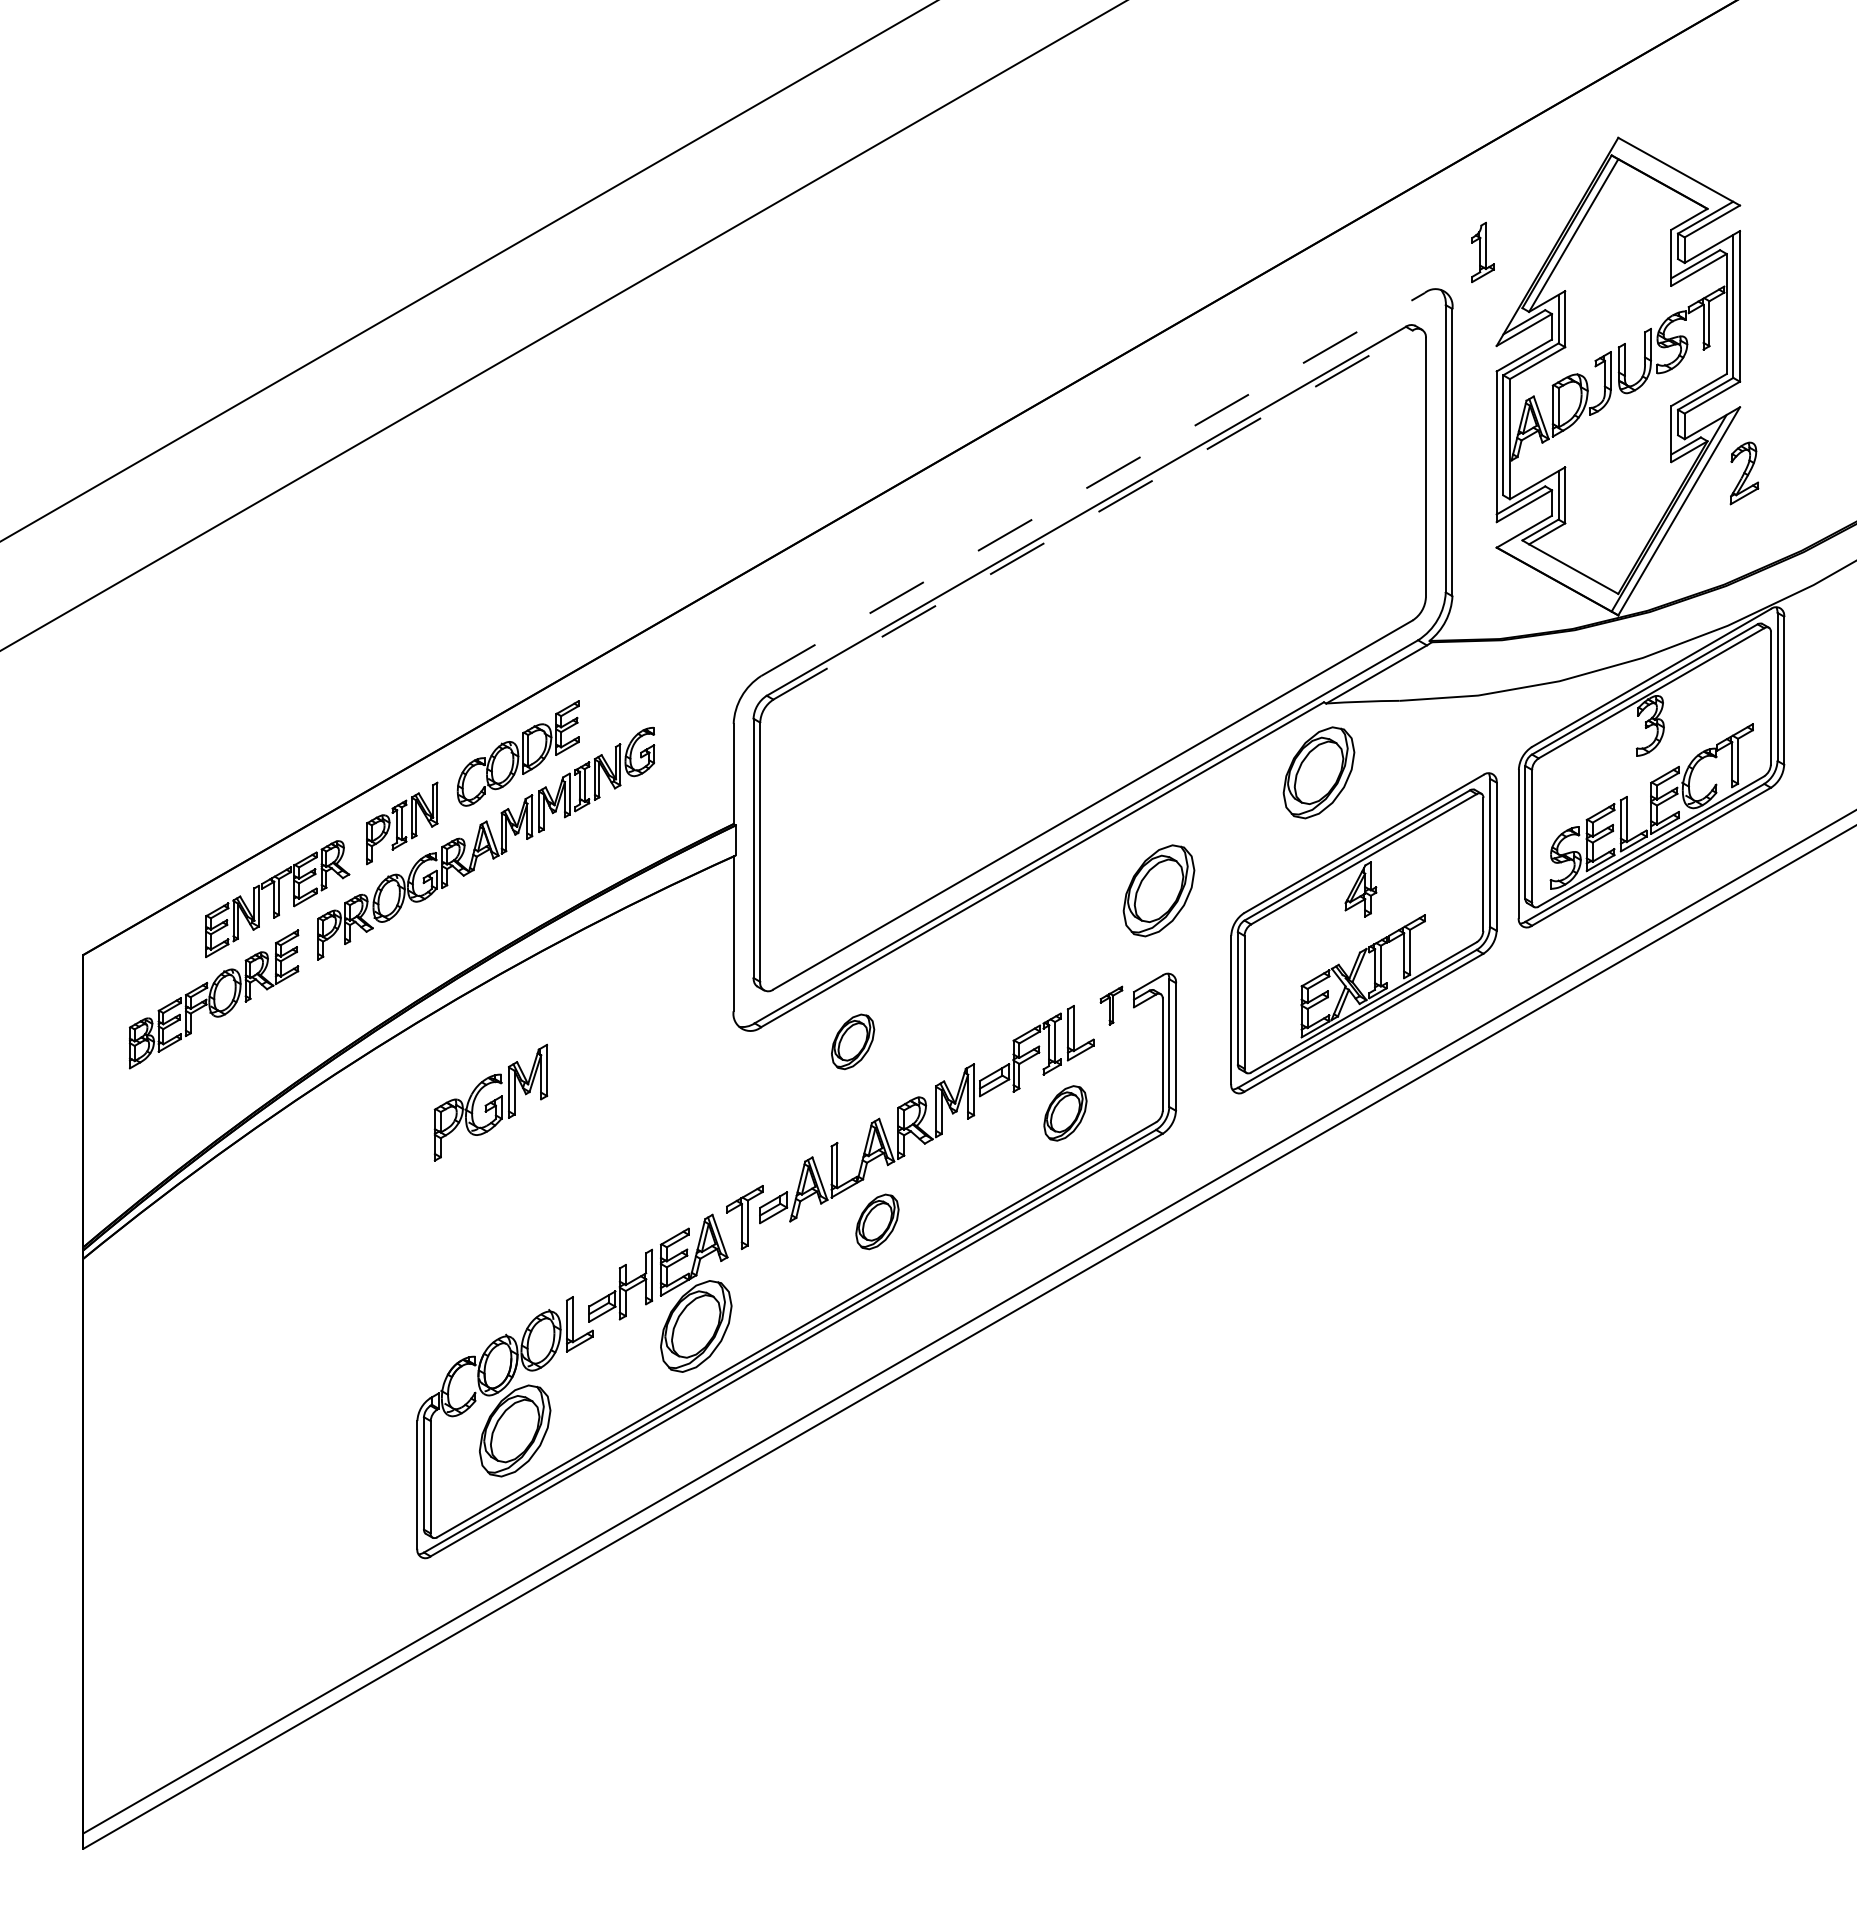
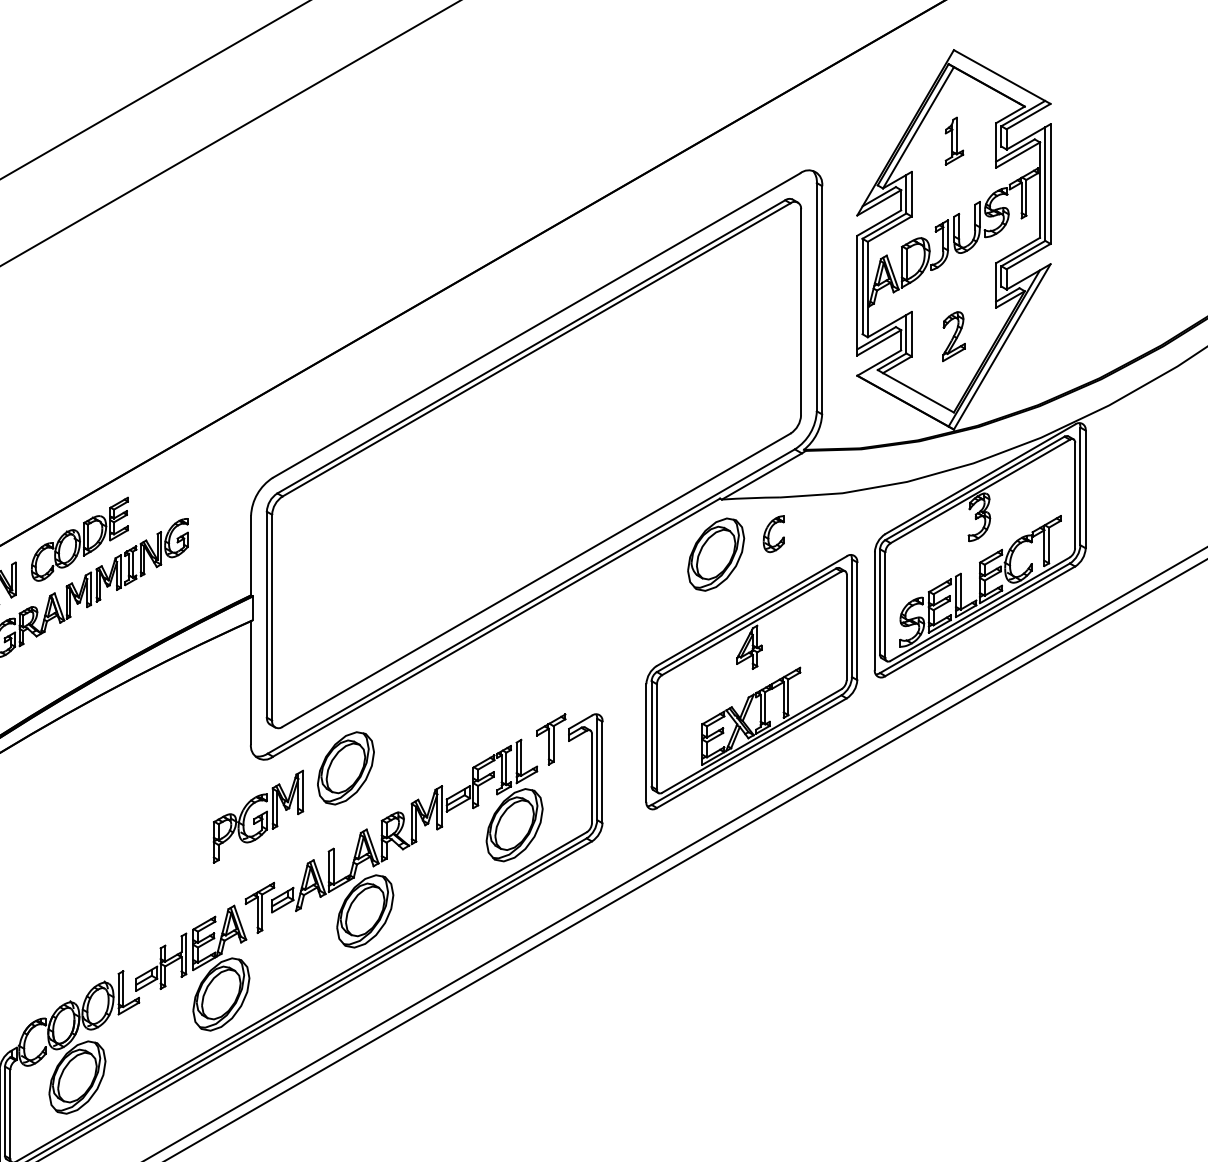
part: (1482, 251) -> (954, 140), moved
part: (1744, 473) -> (954, 336), moved
line: (1093, 484) -> (536, 325), dashed -> solid
line: (1093, 514) -> (536, 349), dashed -> solid
part: (1391, 746) -> (773, 533), added
part: (1158, 890) -> (588, 648), removed
part: (1111, 1005) -> (551, 739), size x1.67
part: (852, 1041) -> (345, 768), size x1.67
part: (490, 1102) -> (258, 816), moved
part: (1065, 1113) -> (514, 825), size x1.67
part: (877, 1221) -> (365, 911), size x1.67

